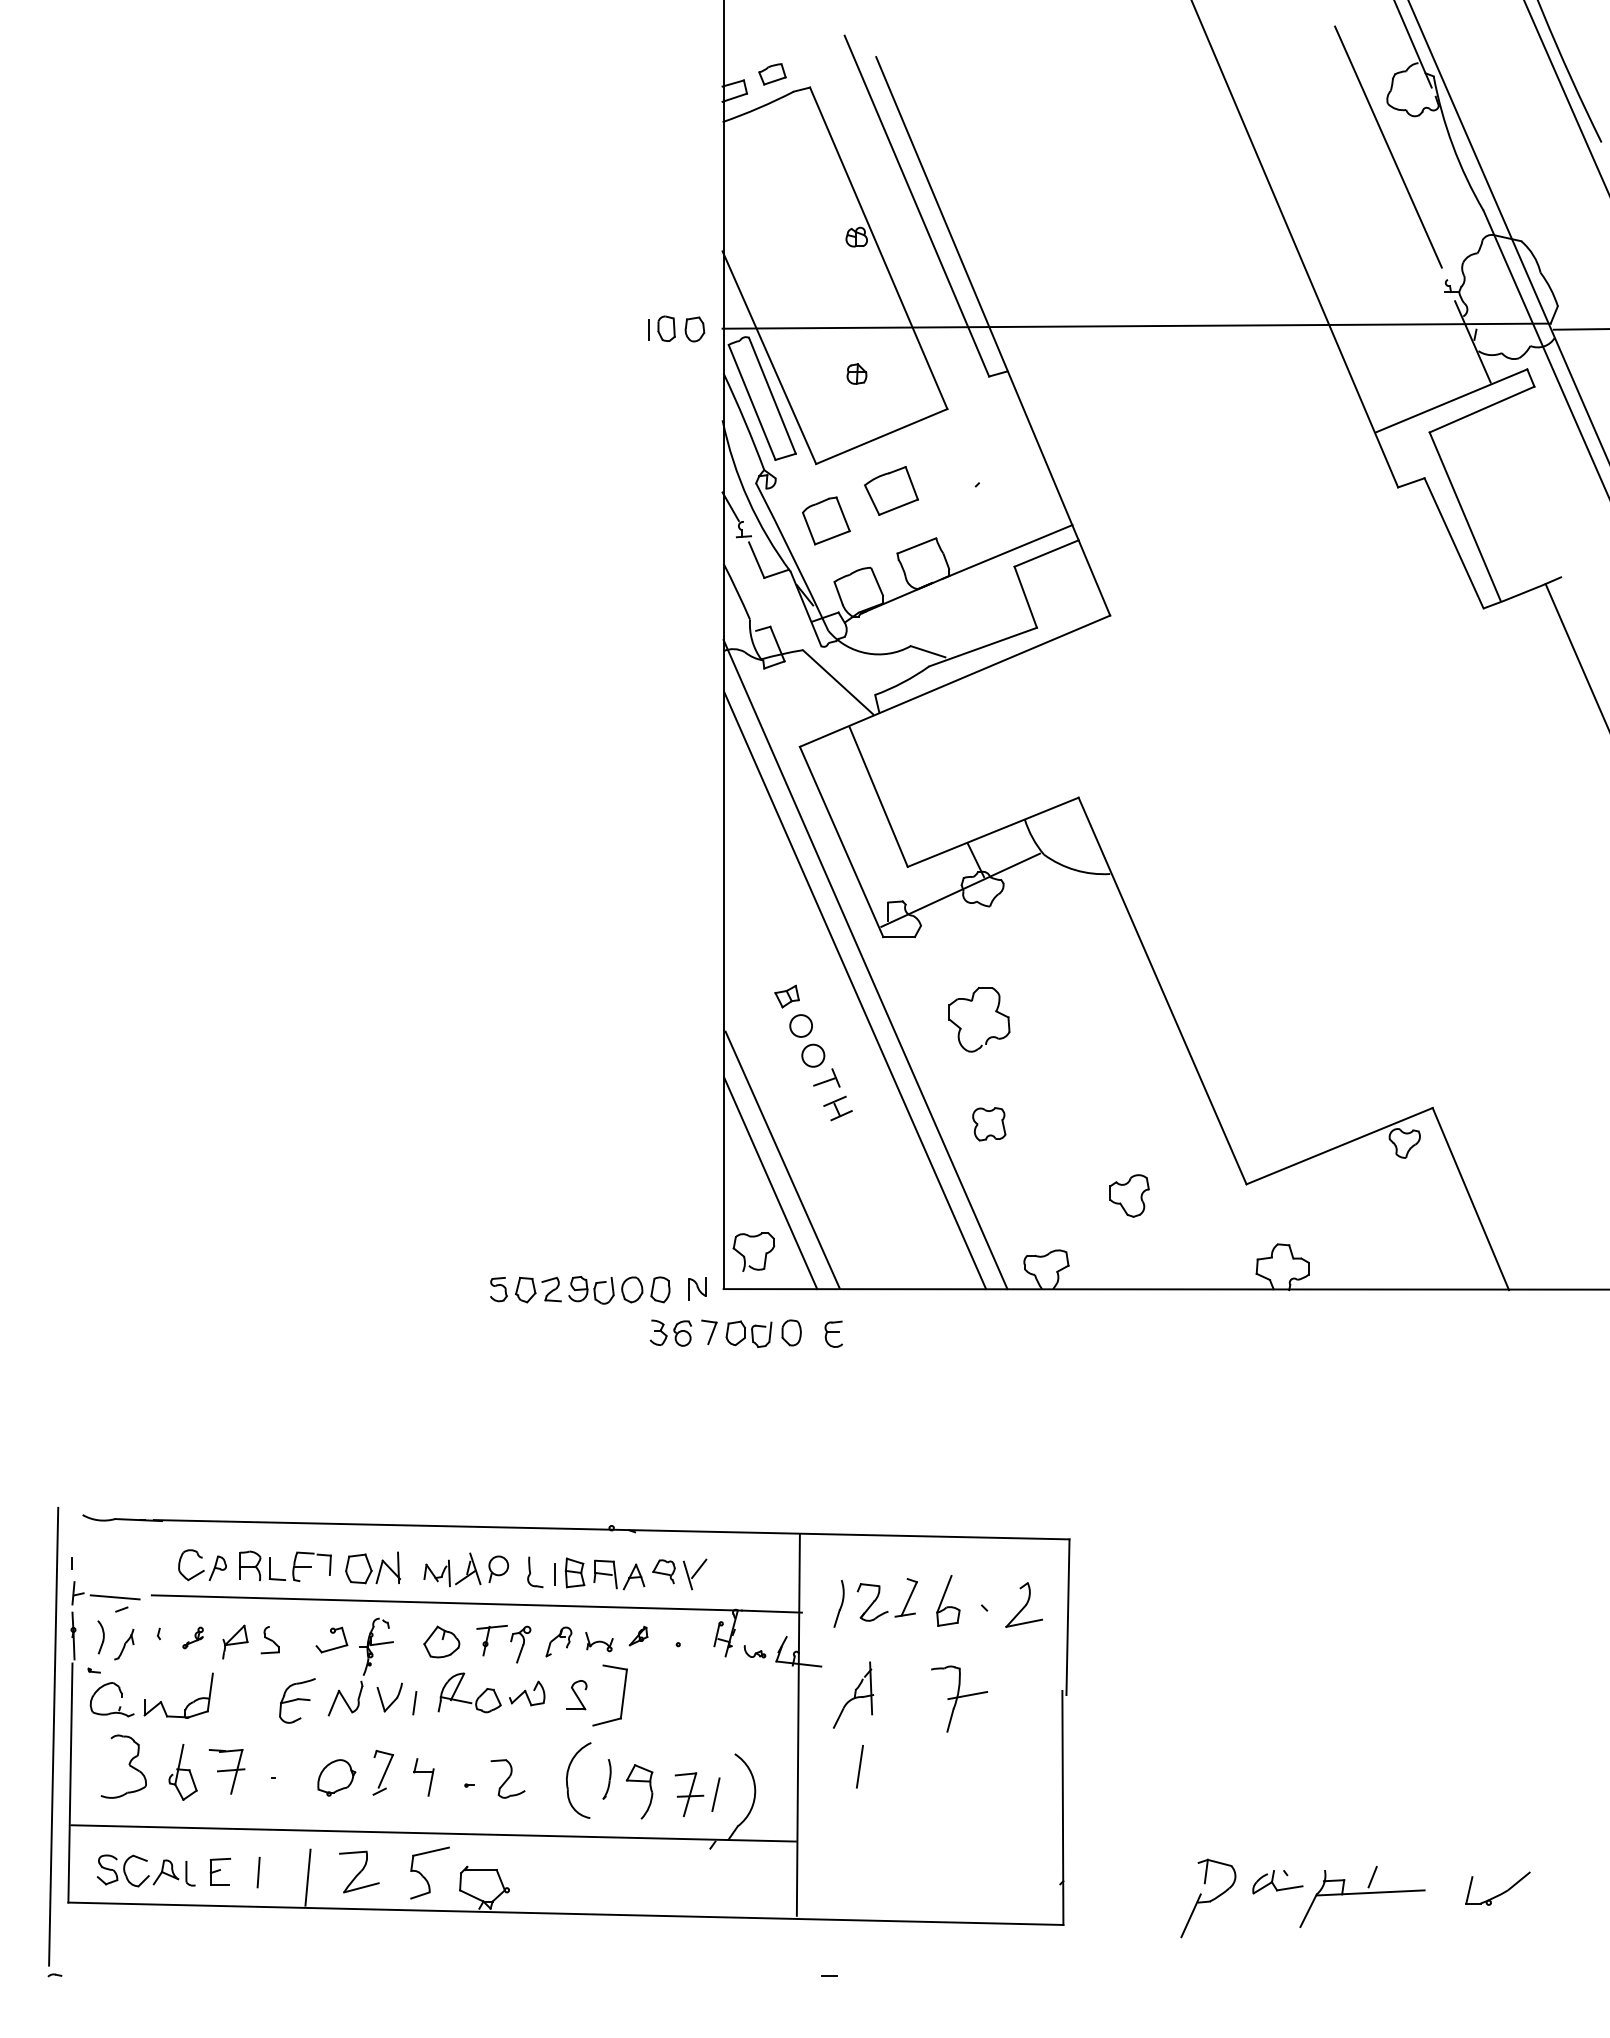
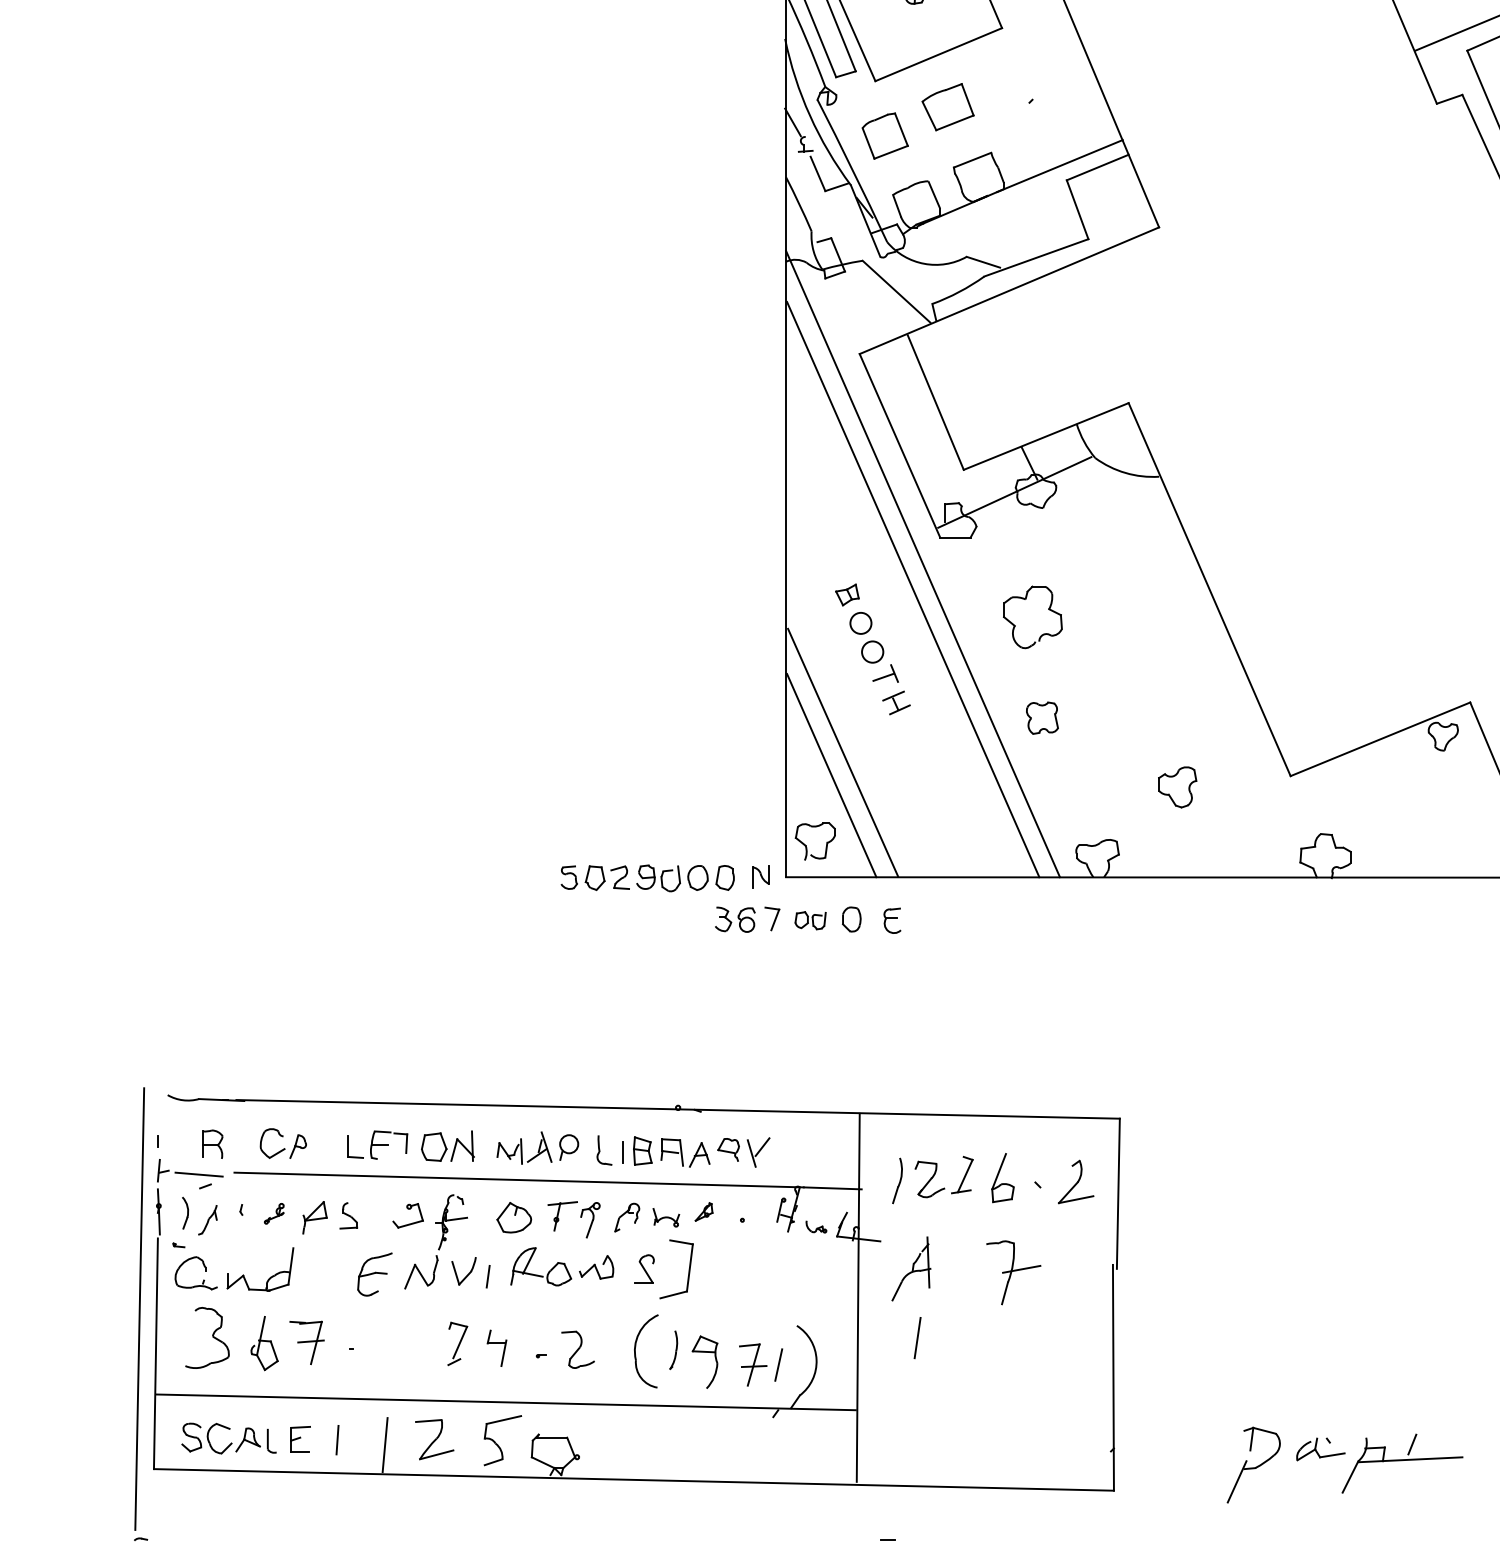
part: (748, 1333) -> (810, 920), size x0.7
part: (250, 1565) -> (212, 1143), moved
part: (336, 1777) -> (412, 1348), removed

